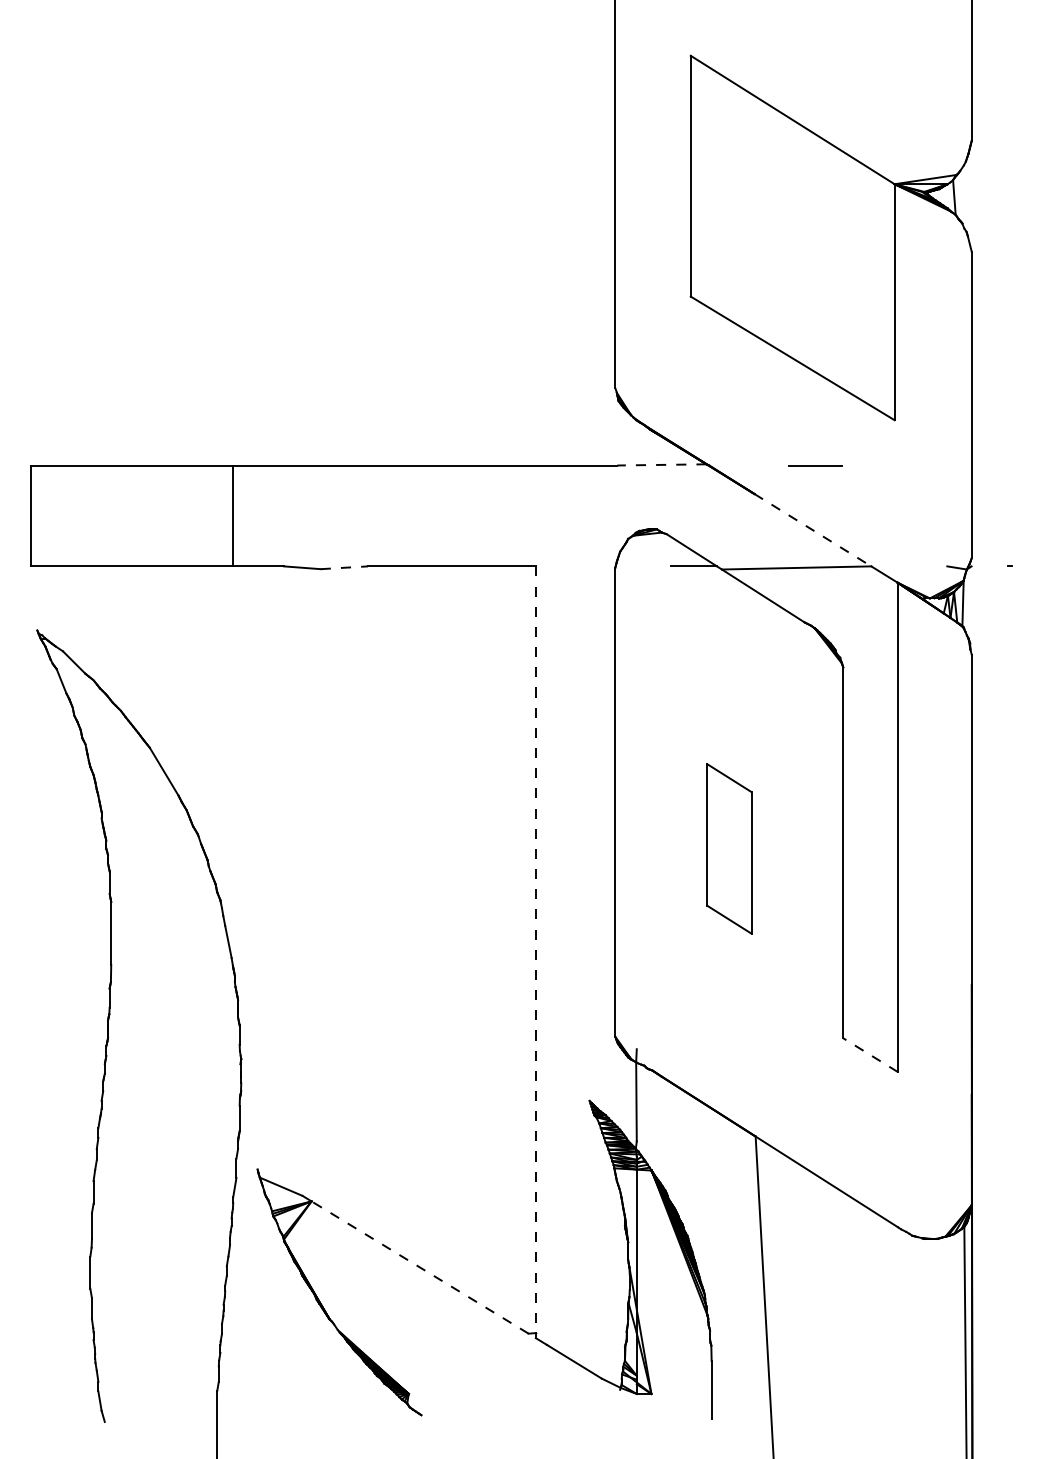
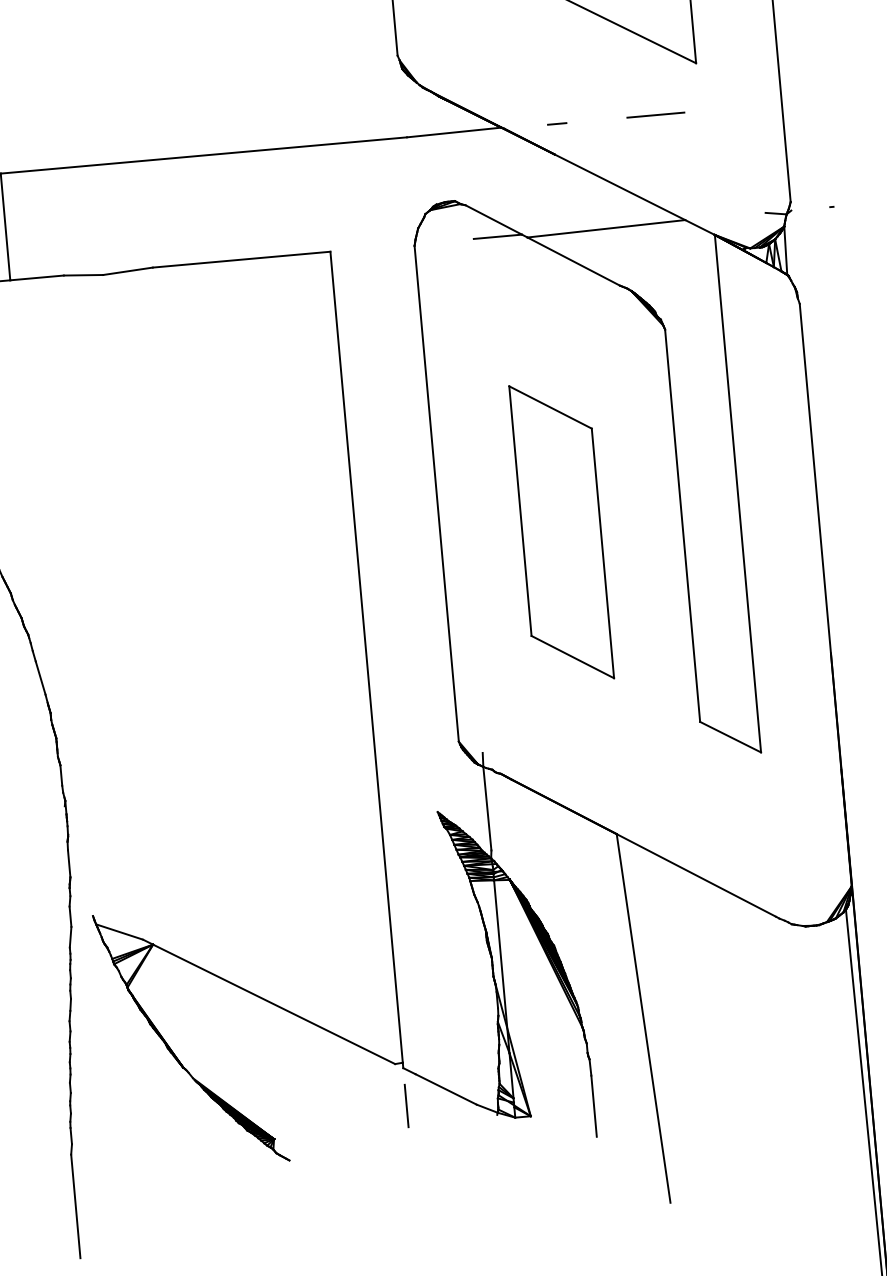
line: (661, 464) -> (453, 132), dashed -> solid
line: (759, 465) -> (557, 123), added
line: (815, 465) -> (655, 115), moved
line: (812, 530) -> (619, 187), dashed -> solid
line: (344, 567) -> (128, 270), dashed -> solid
part: (729, 848) -> (561, 531), size x1.67
line: (535, 950) -> (366, 658), dashed -> solid
line: (870, 1054) -> (730, 736), dashed -> solid
line: (419, 1267) -> (273, 1004), dashed -> solid
line: (535, 1373) -> (406, 1105), added

